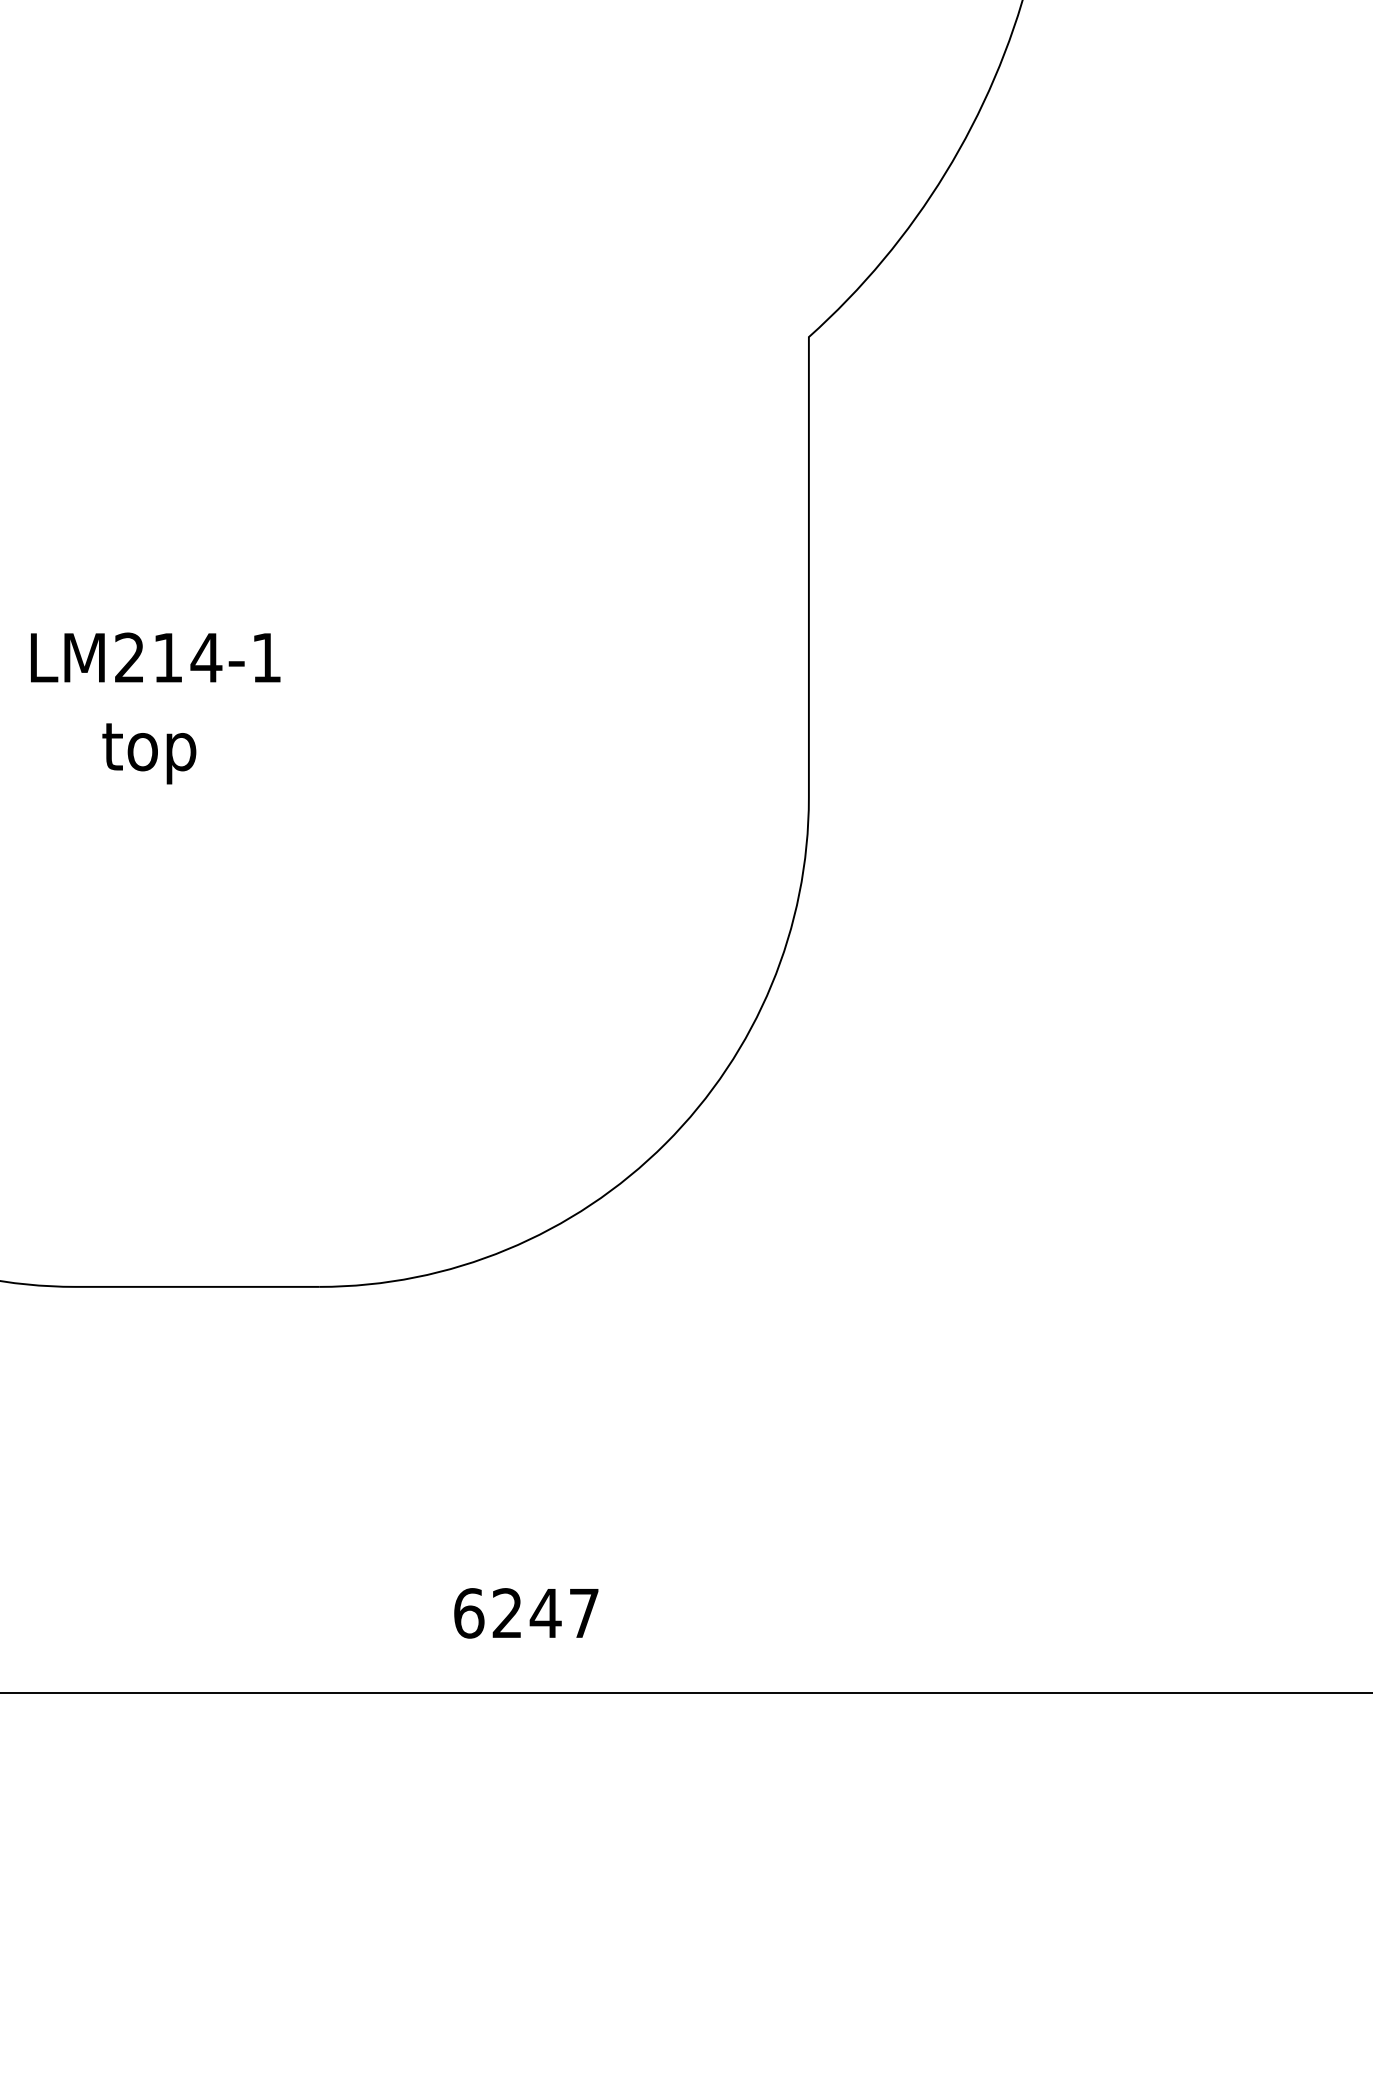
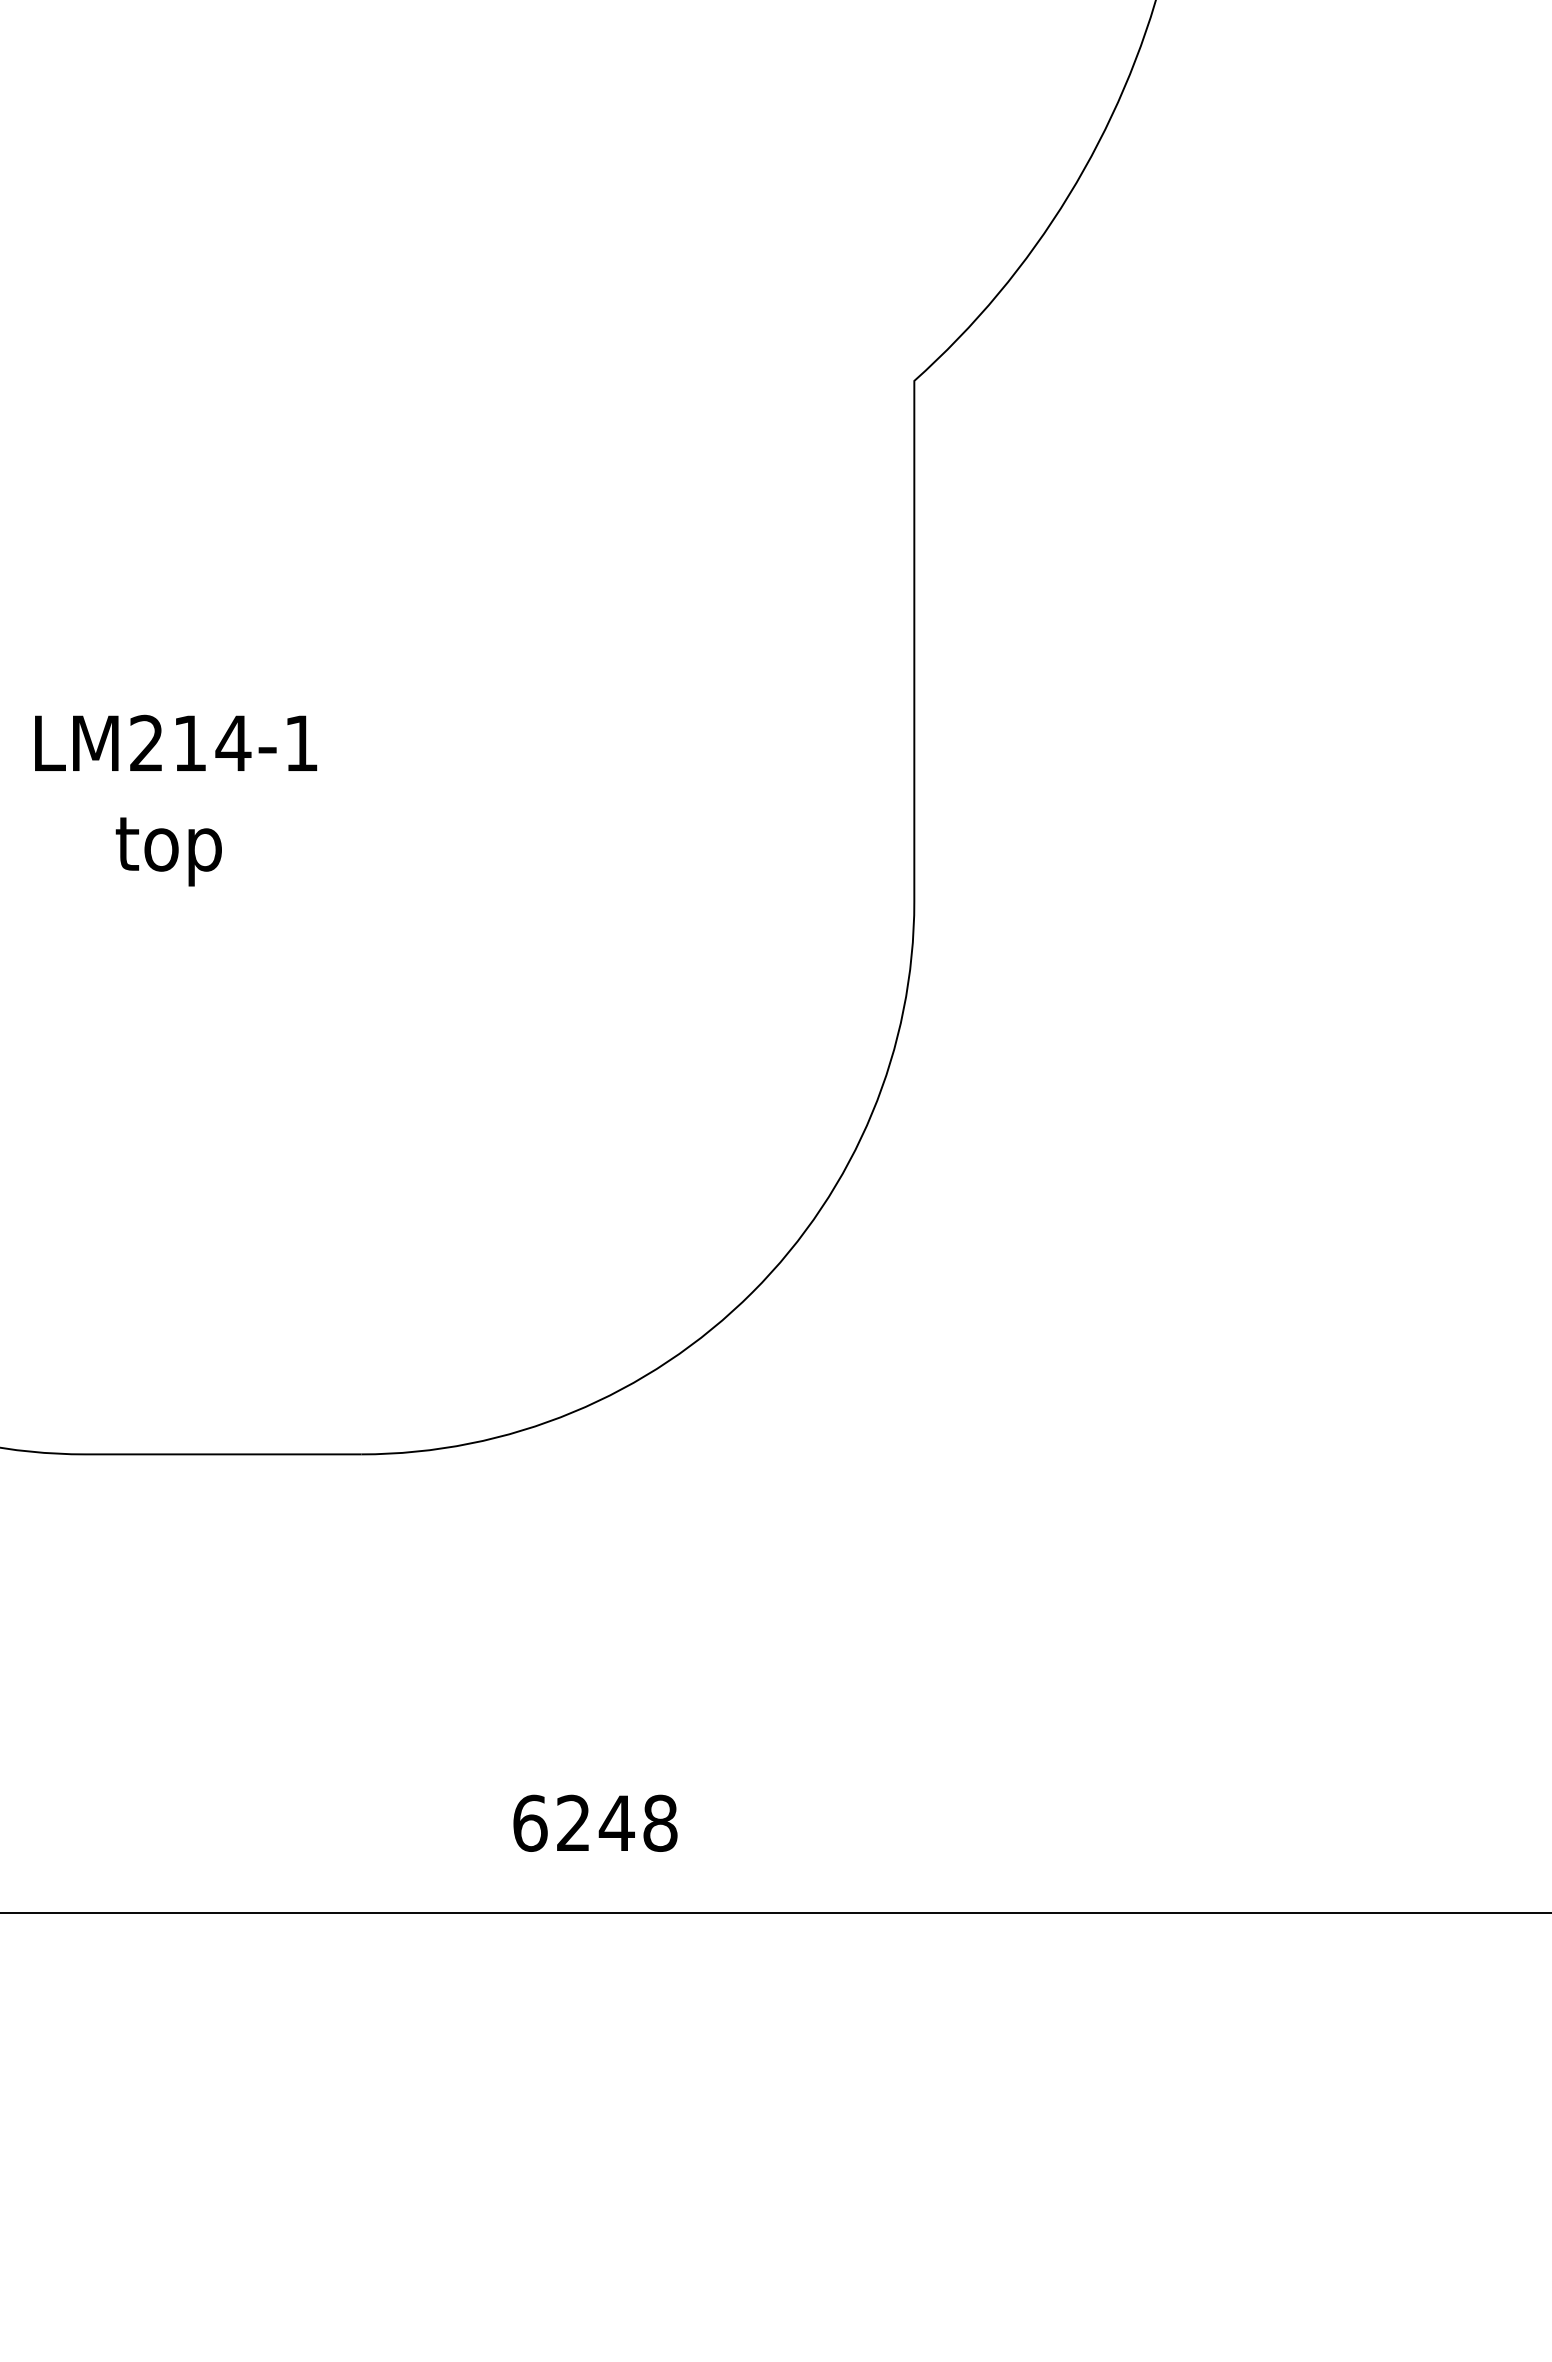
text: (584, 1612) -> (660, 1822), 6247 -> 6248

